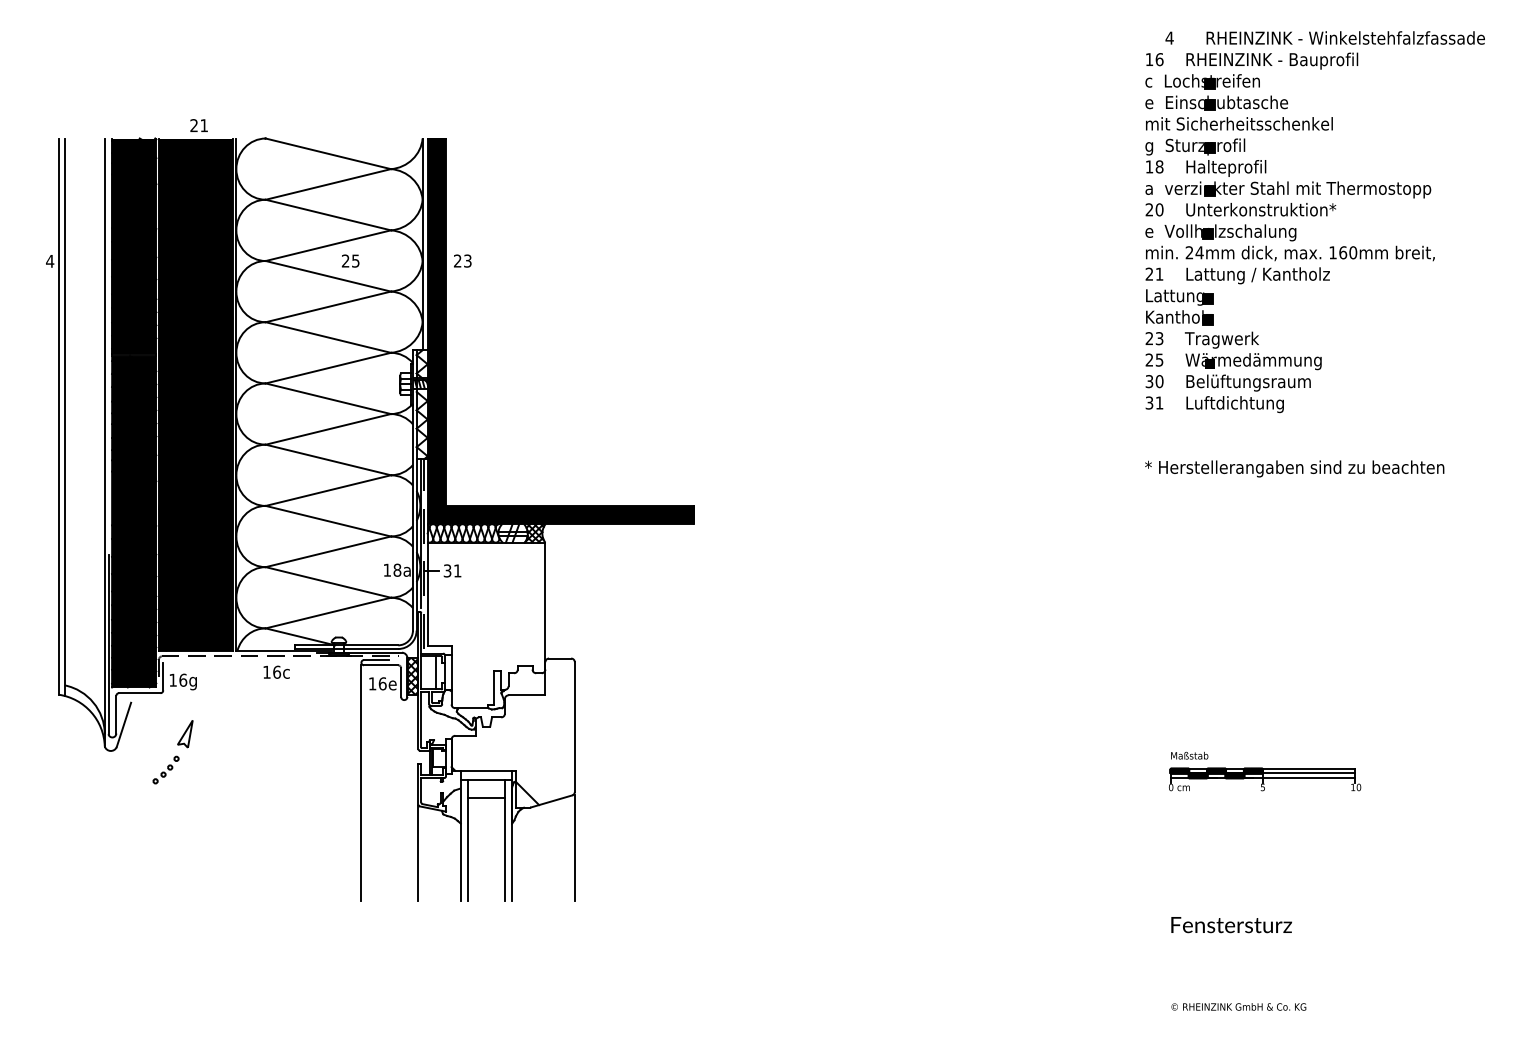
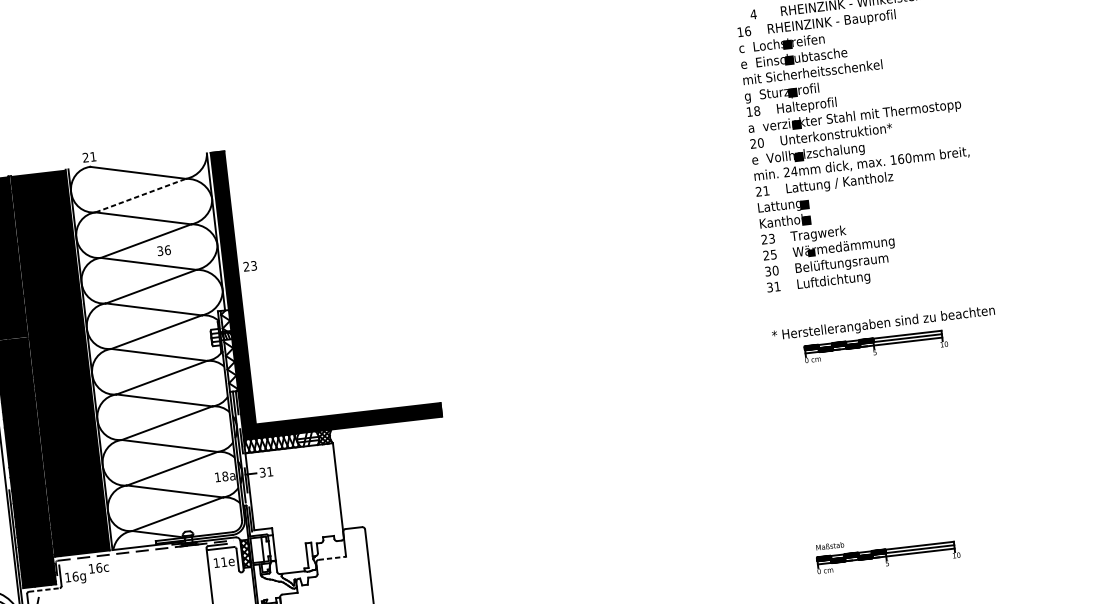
text: (198, 125) -> (89, 157), moved
line: (328, 184) -> (140, 195), solid -> dashed
text: (350, 260) -> (163, 250), 25 -> 36
text: (462, 260) -> (249, 265), moved
part: (1281, 497) -> (876, 346), added
text: (276, 671) -> (98, 567), moved
text: (382, 683) -> (223, 561), 16e -> 11e
line: (139, 693) -> (44, 590), solid -> dashed
line: (527, 695) -> (332, 558), solid -> dashed

